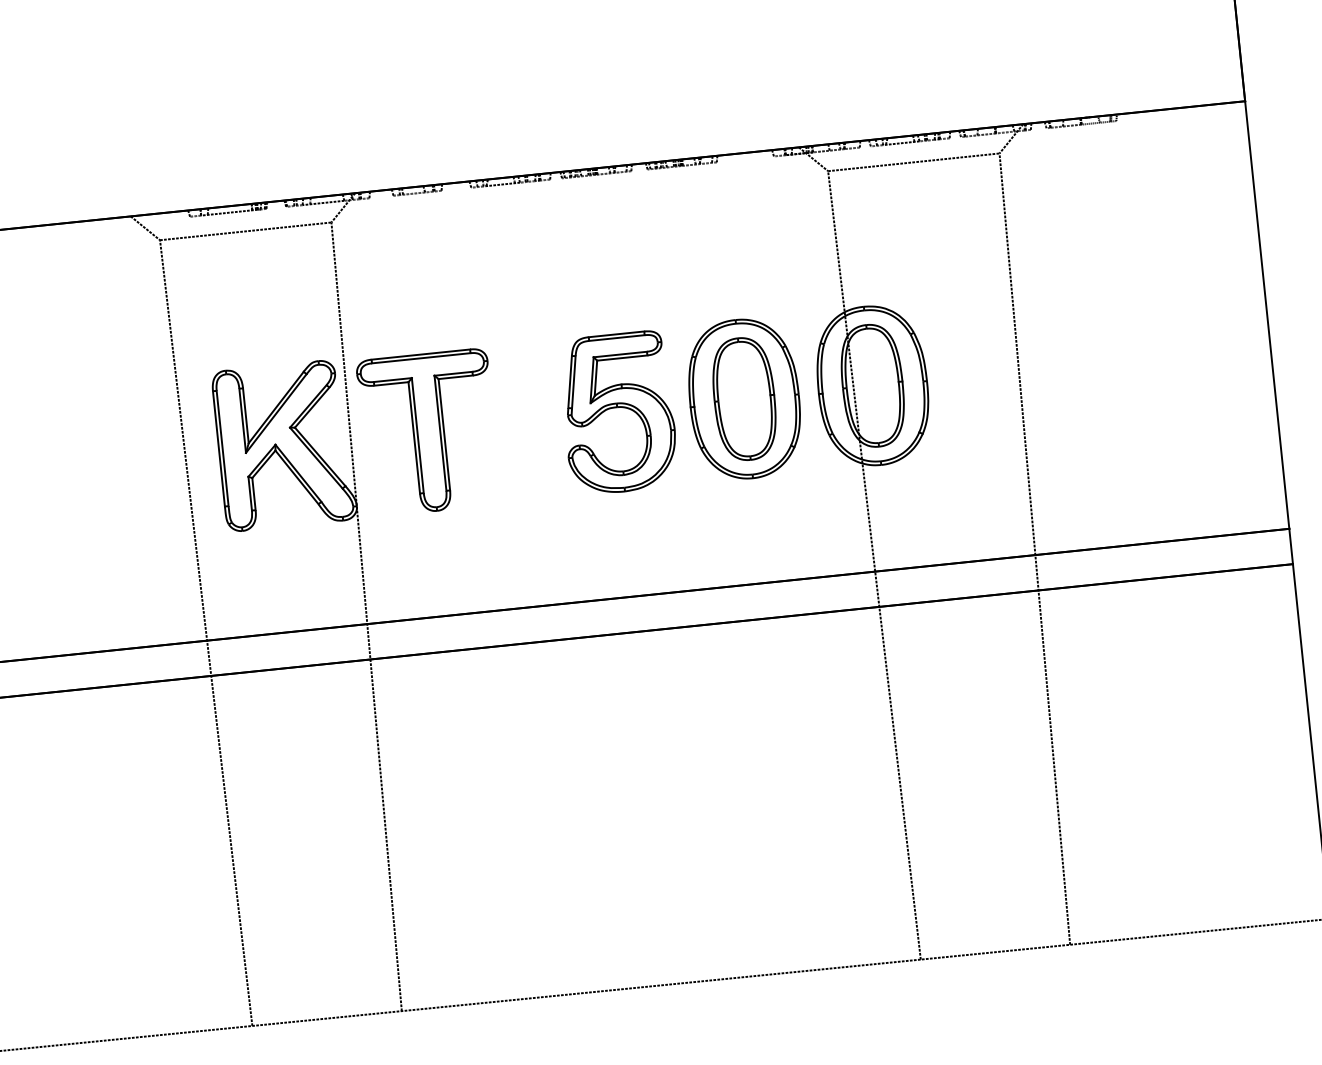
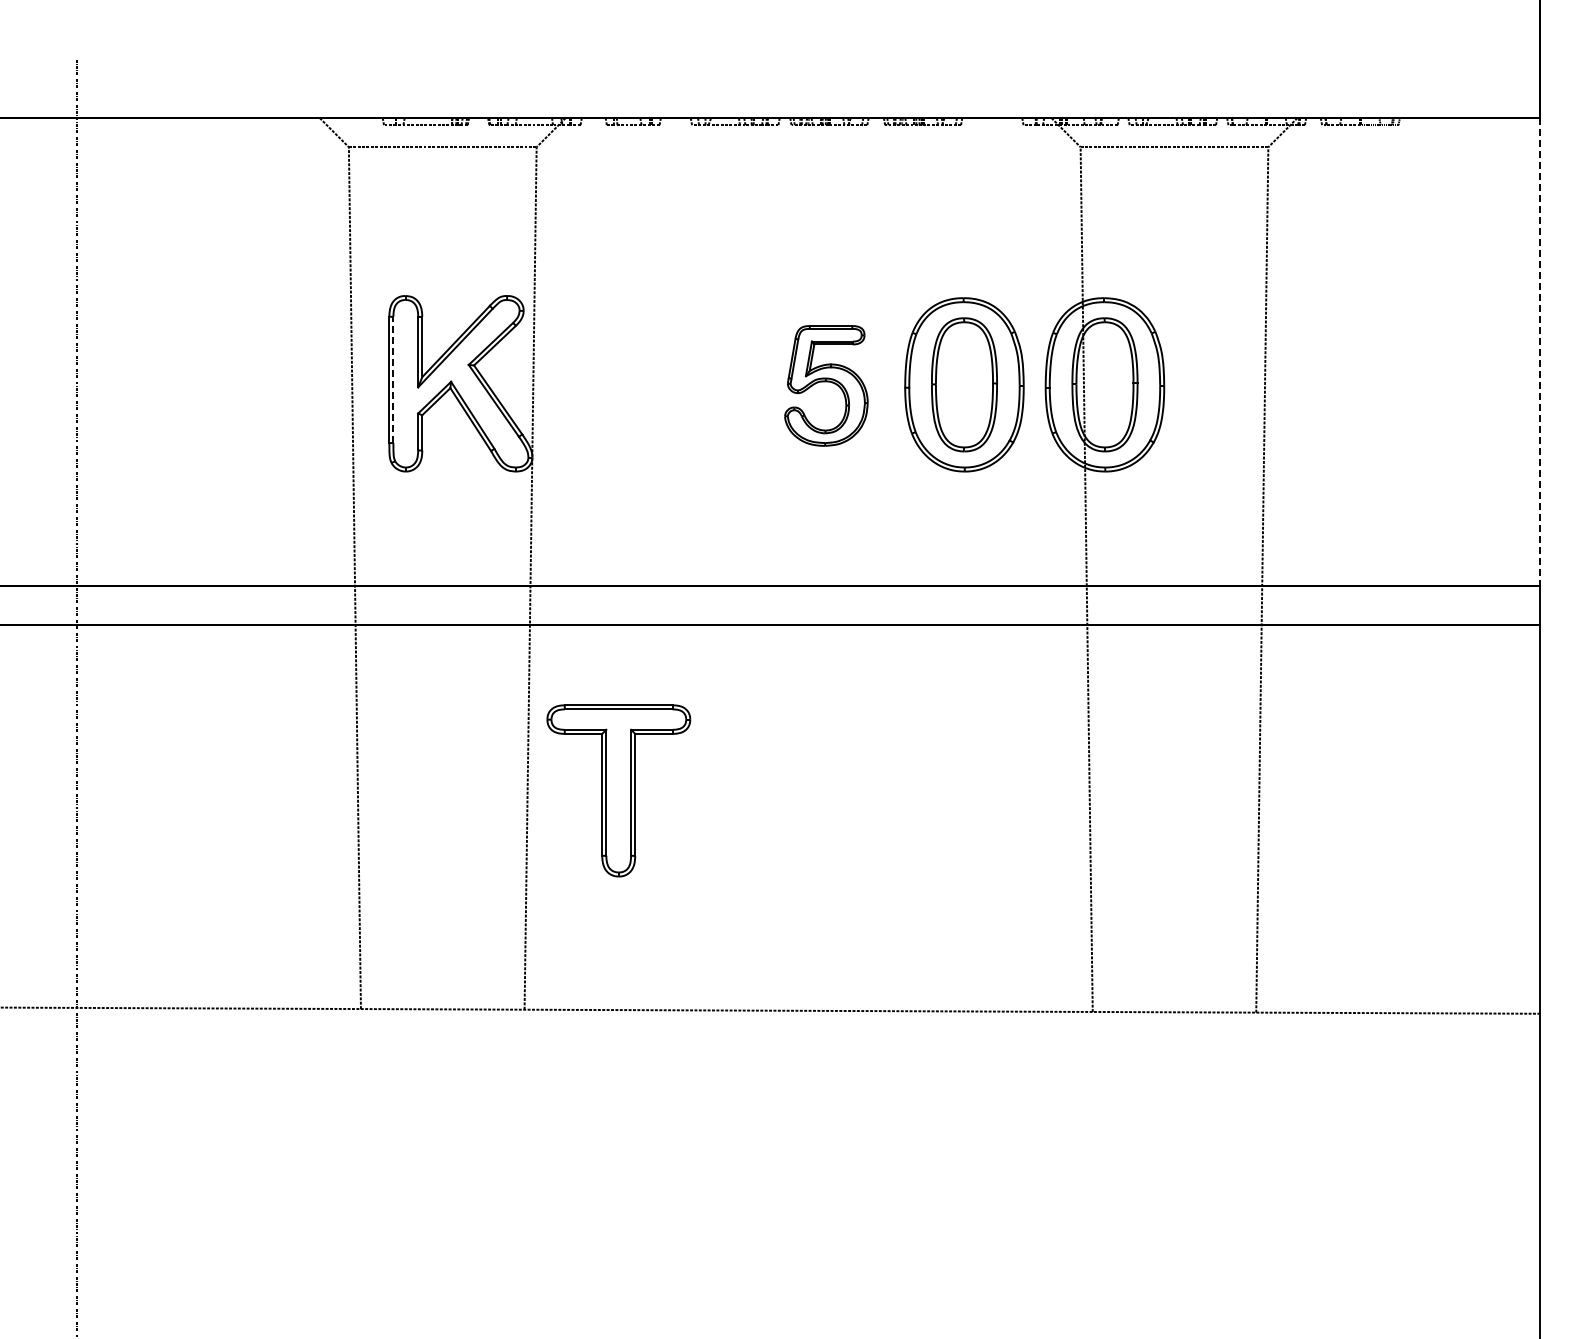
line: (1267, 315) -> (1540, 352), solid -> dashed
part: (618, 412) -> (826, 385), size x0.7
part: (428, 432) -> (618, 790), moved
line: (222, 448) -> (393, 379), solid -> dashed

